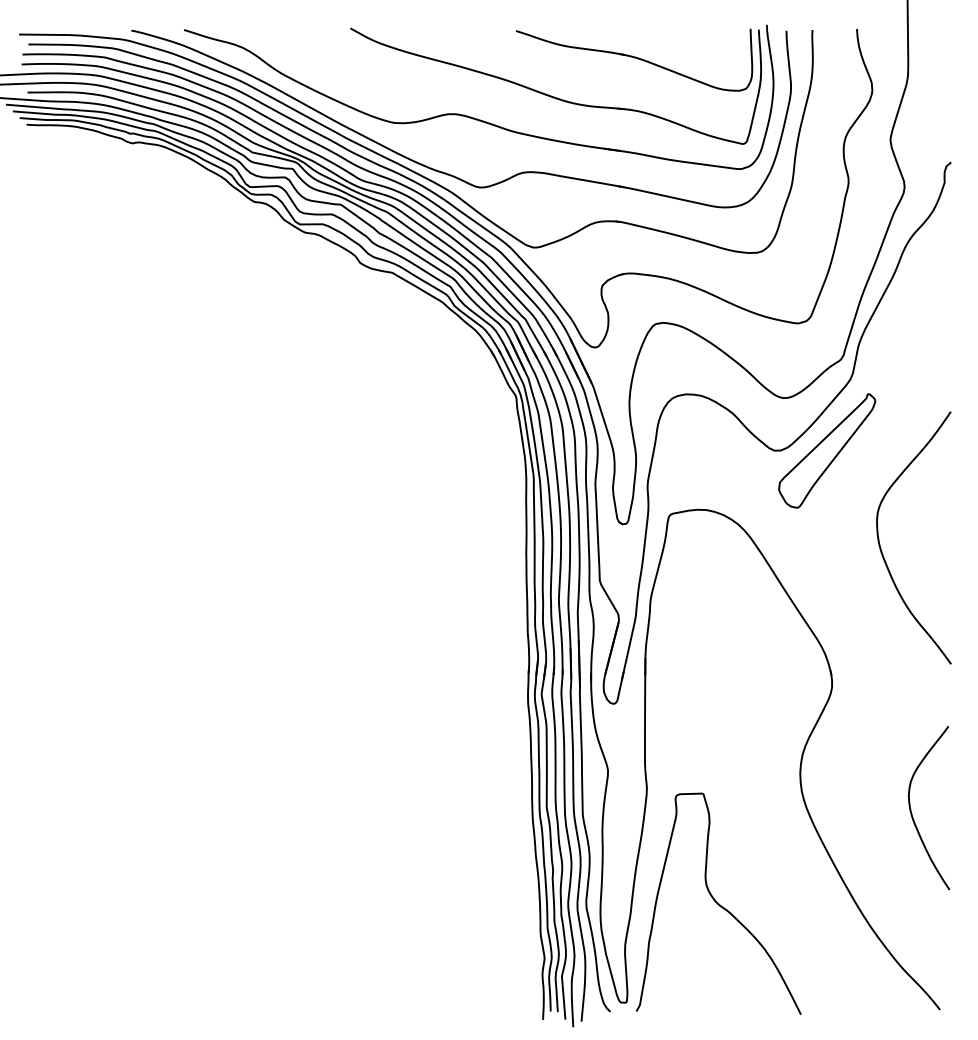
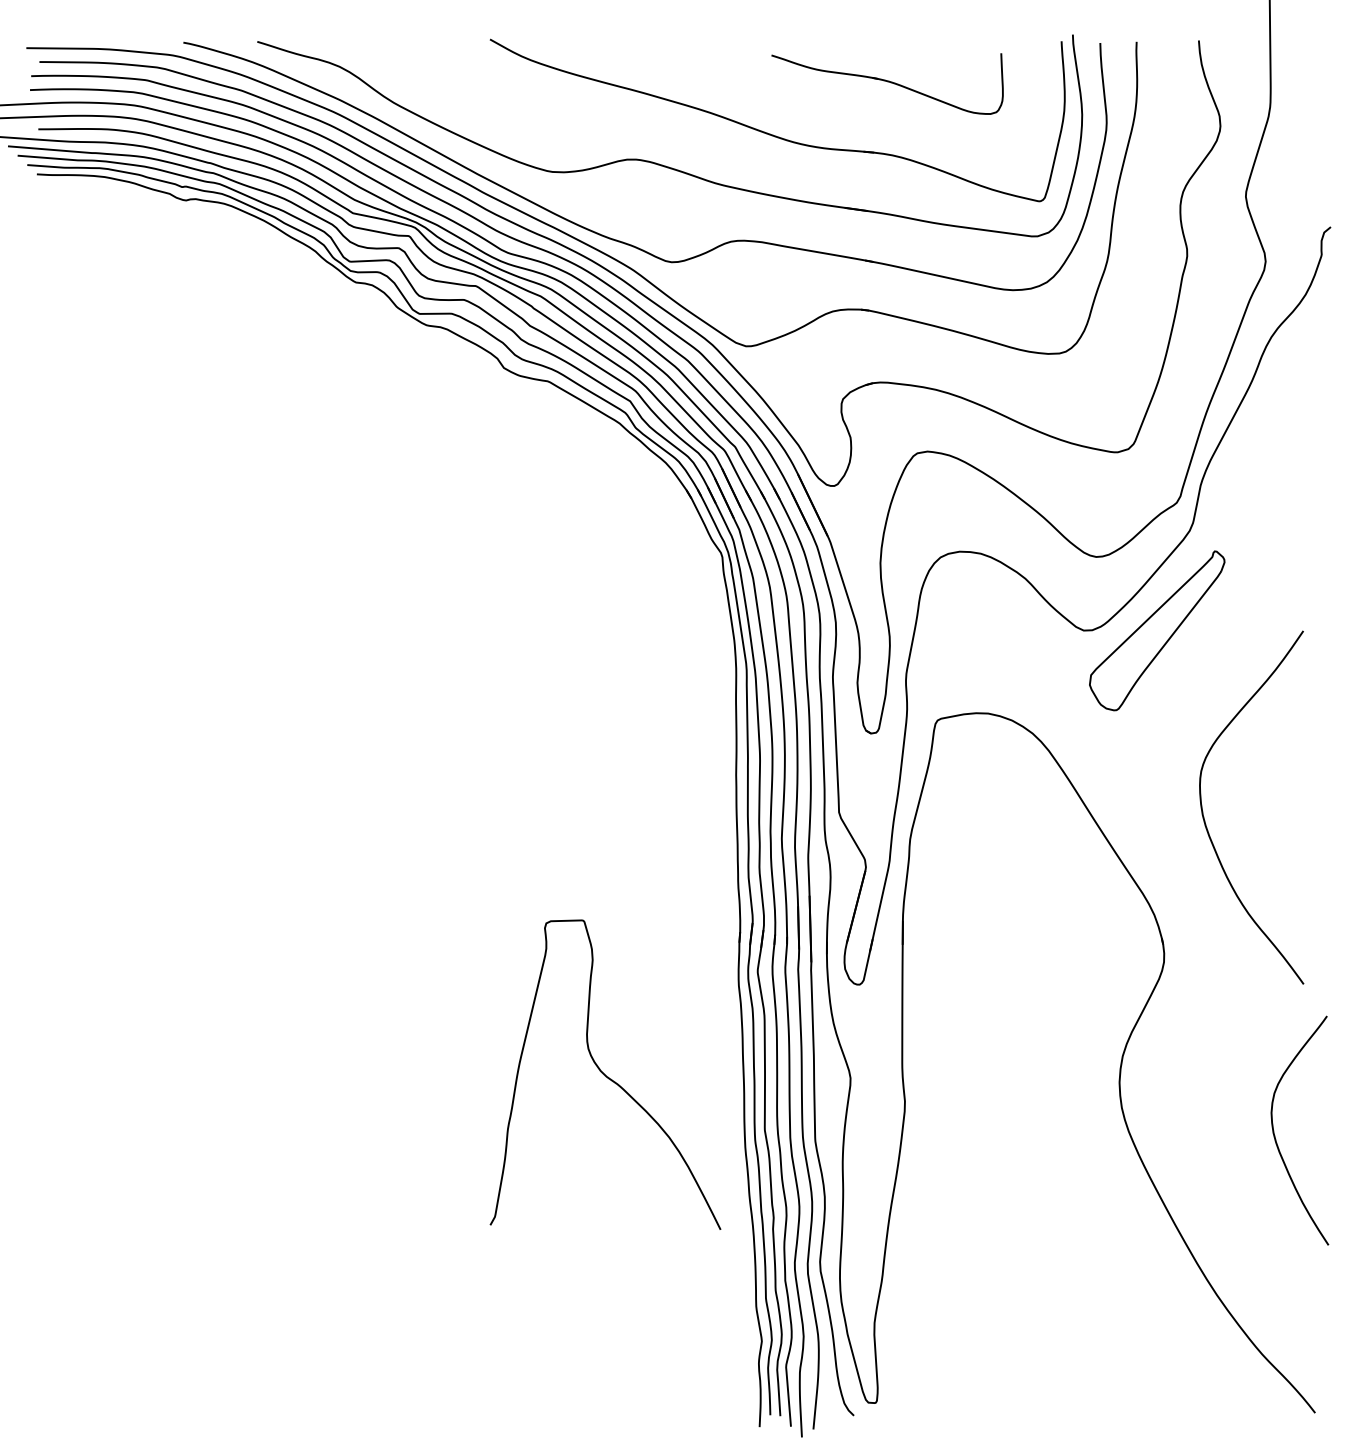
part: (634, 59) -> (887, 83), size x0.7
curve: (880, 547) -> (1205, 820), moved
curve: (718, 903) -> (605, 1074), moved

